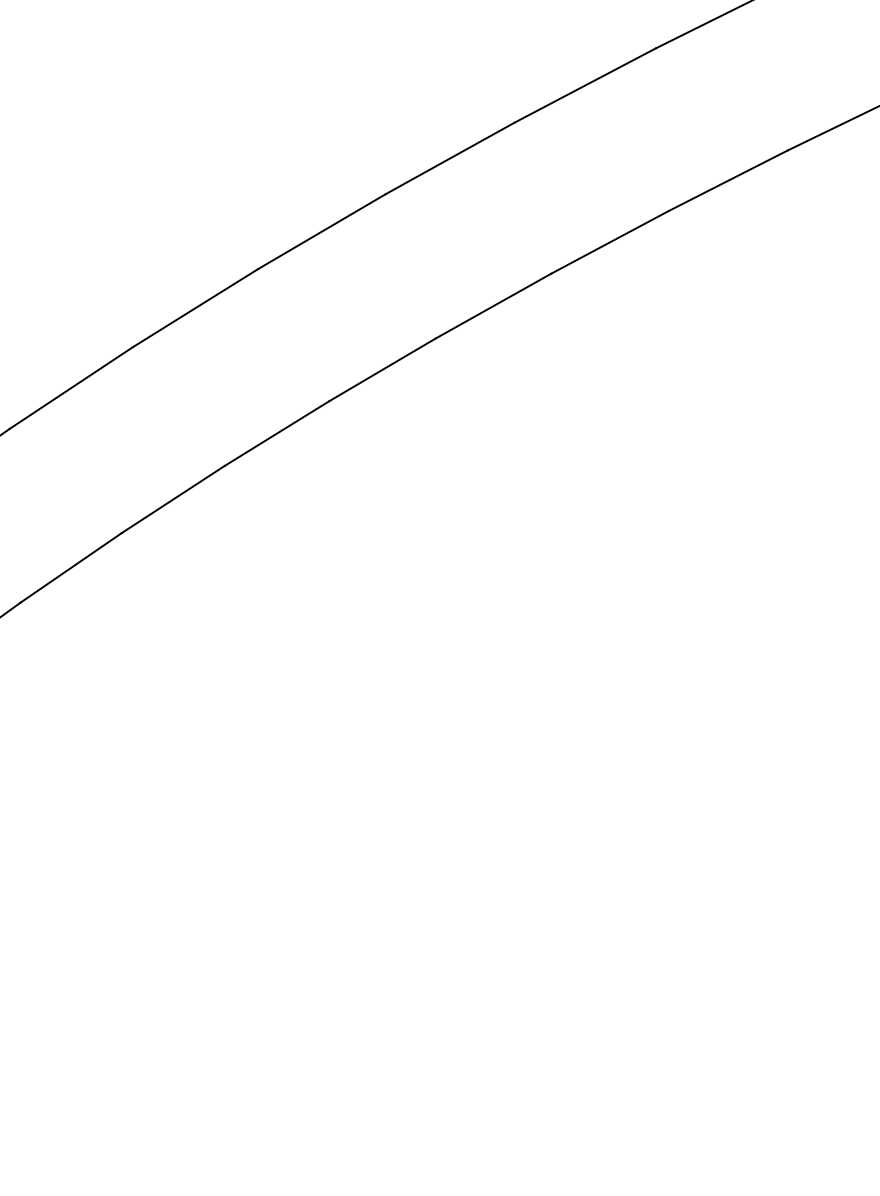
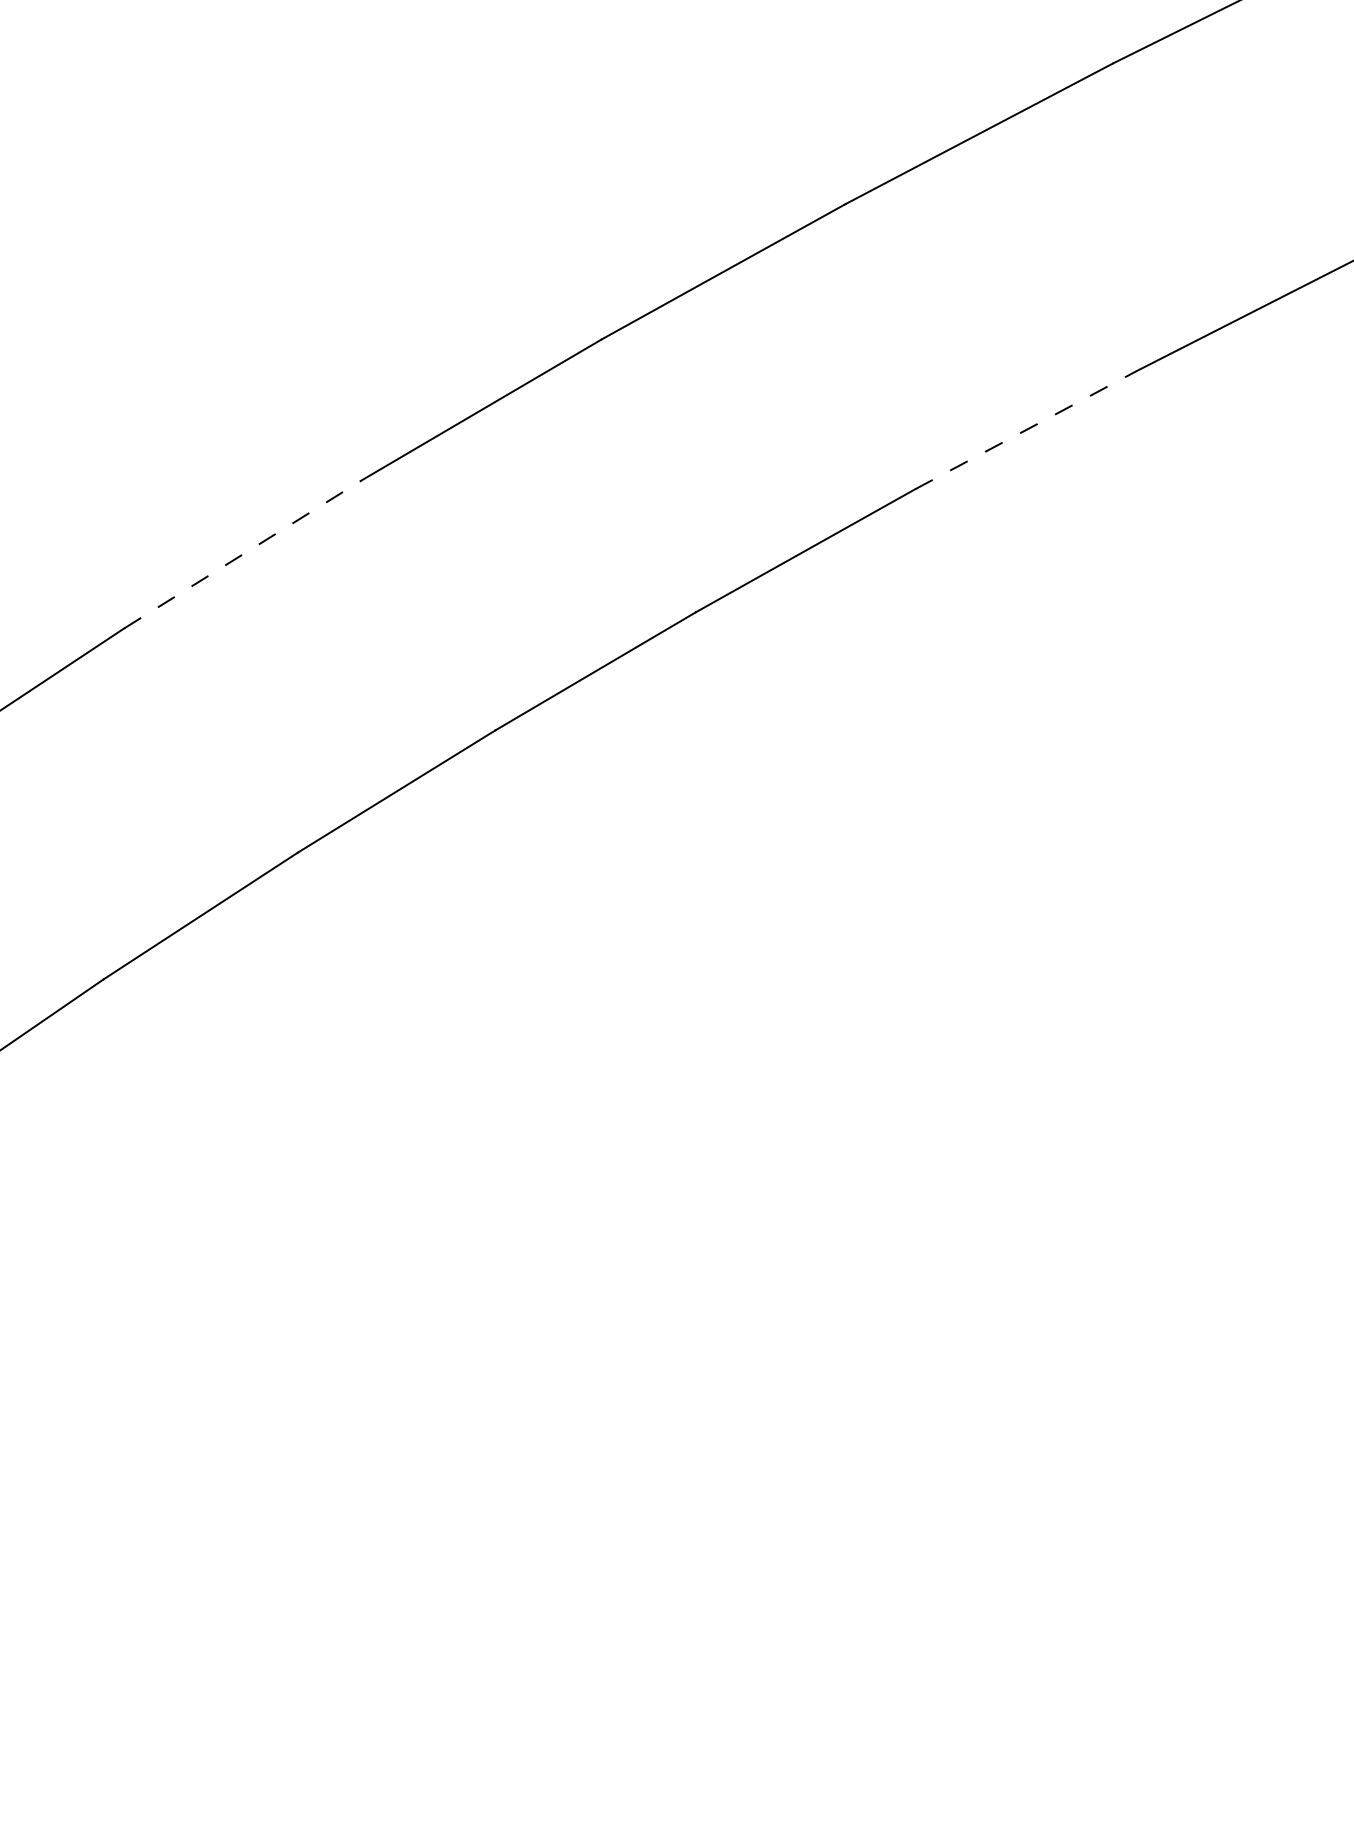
line: (610, 242) -> (1026, 430), solid -> dashed
line: (195, 308) -> (242, 555), solid -> dashed

